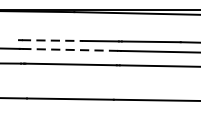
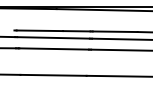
line: (53, 40) -> (40, 30), dashed -> solid
line: (70, 49) -> (53, 37), dashed -> solid

